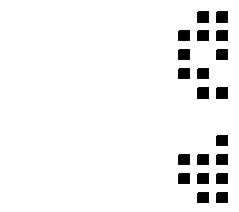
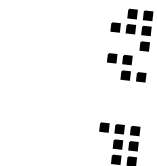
part: (183, 54) -> (113, 42), removed
part: (221, 140) -> (136, 115), removed
part: (183, 178) -> (102, 142), removed

